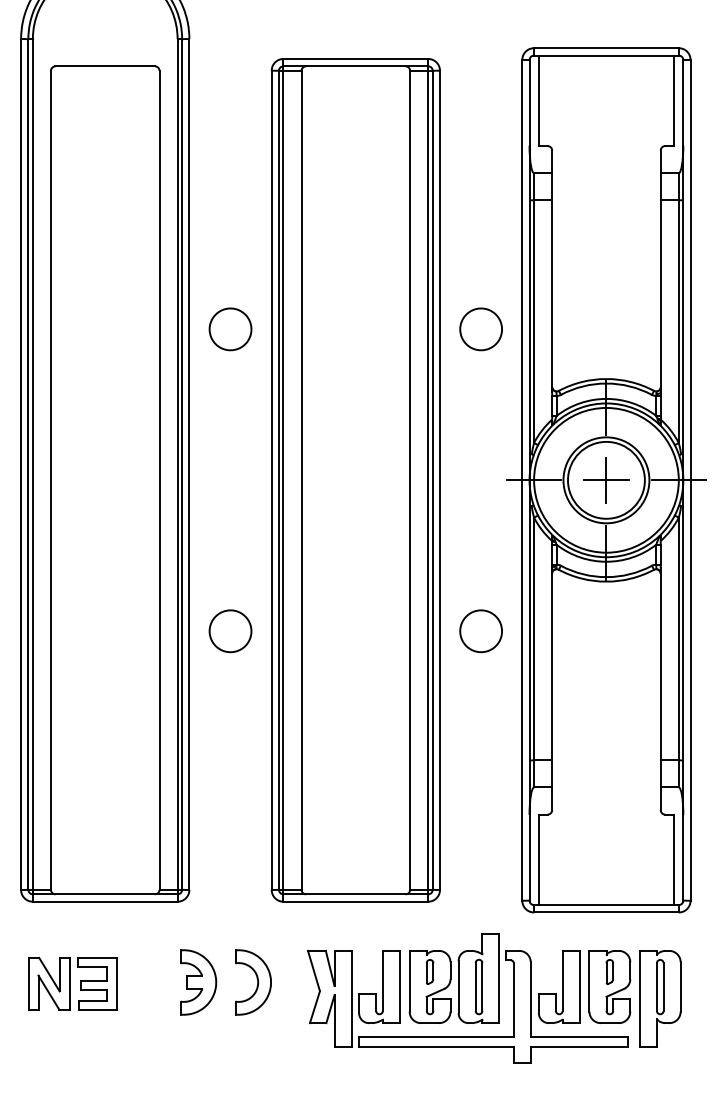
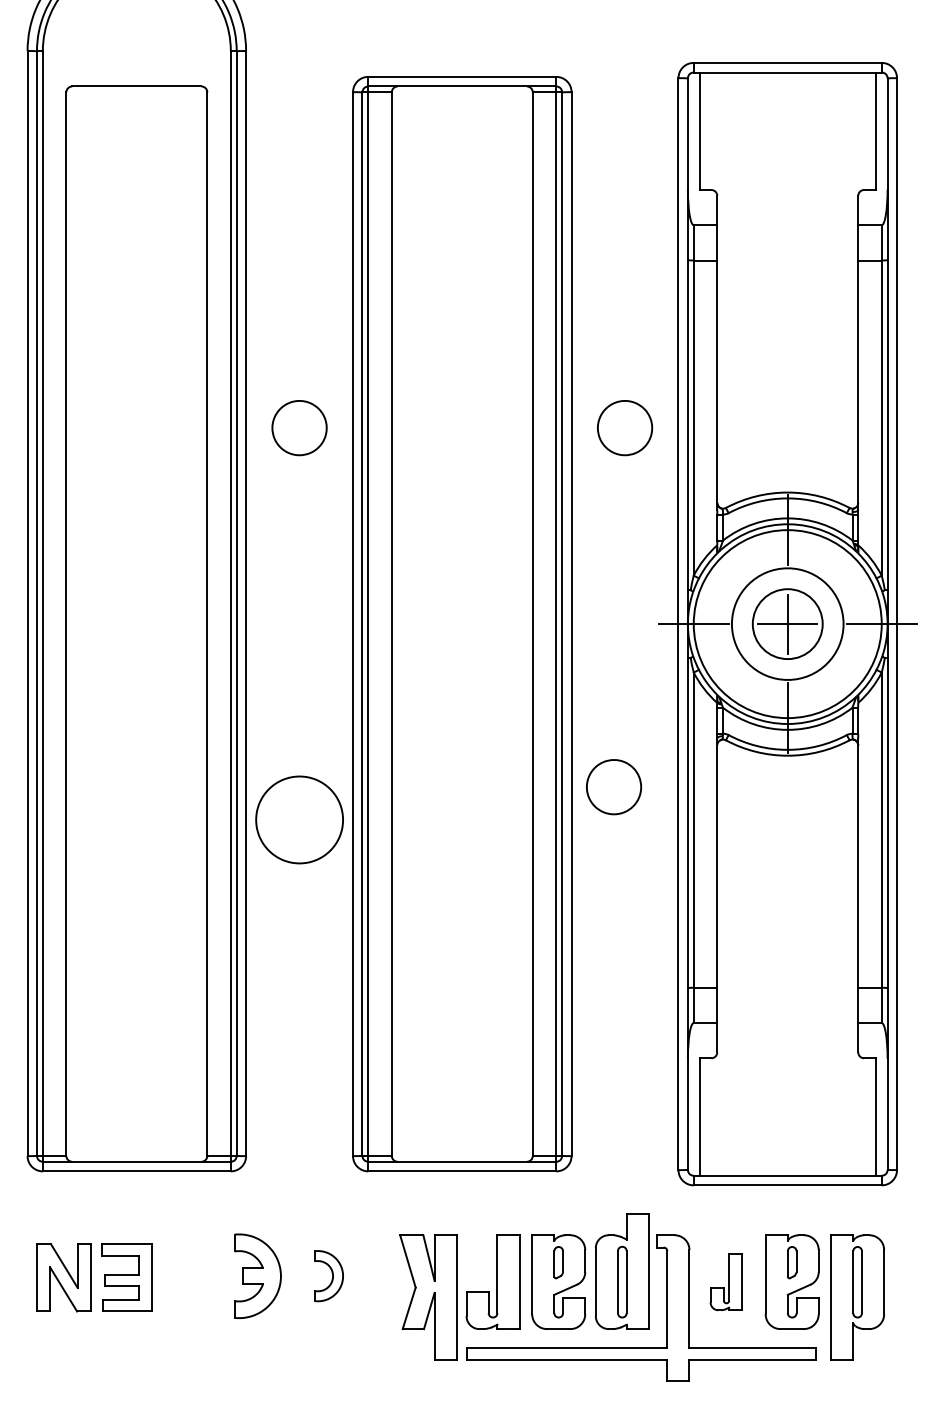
circle: (606, 480) -> (787, 624), size x0.7
part: (230, 631) -> (299, 820), size x1.6
part: (481, 631) -> (614, 787), moved
part: (253, 981) -> (329, 1275), size x0.6
part: (559, 986) -> (726, 1281), size x0.6

